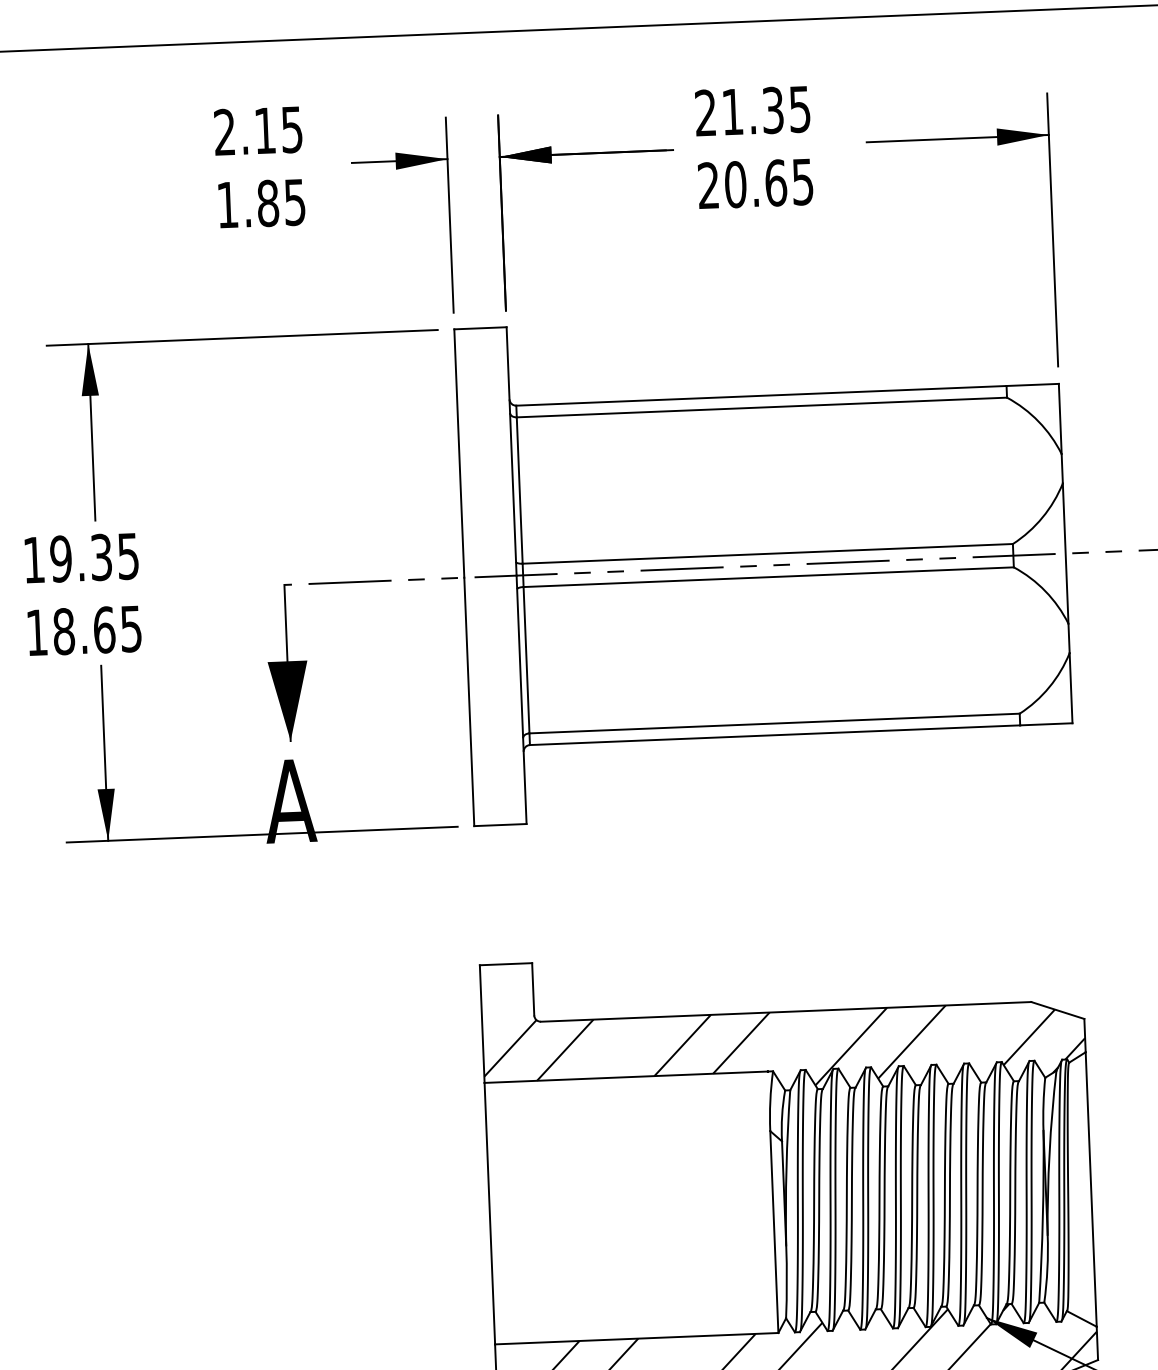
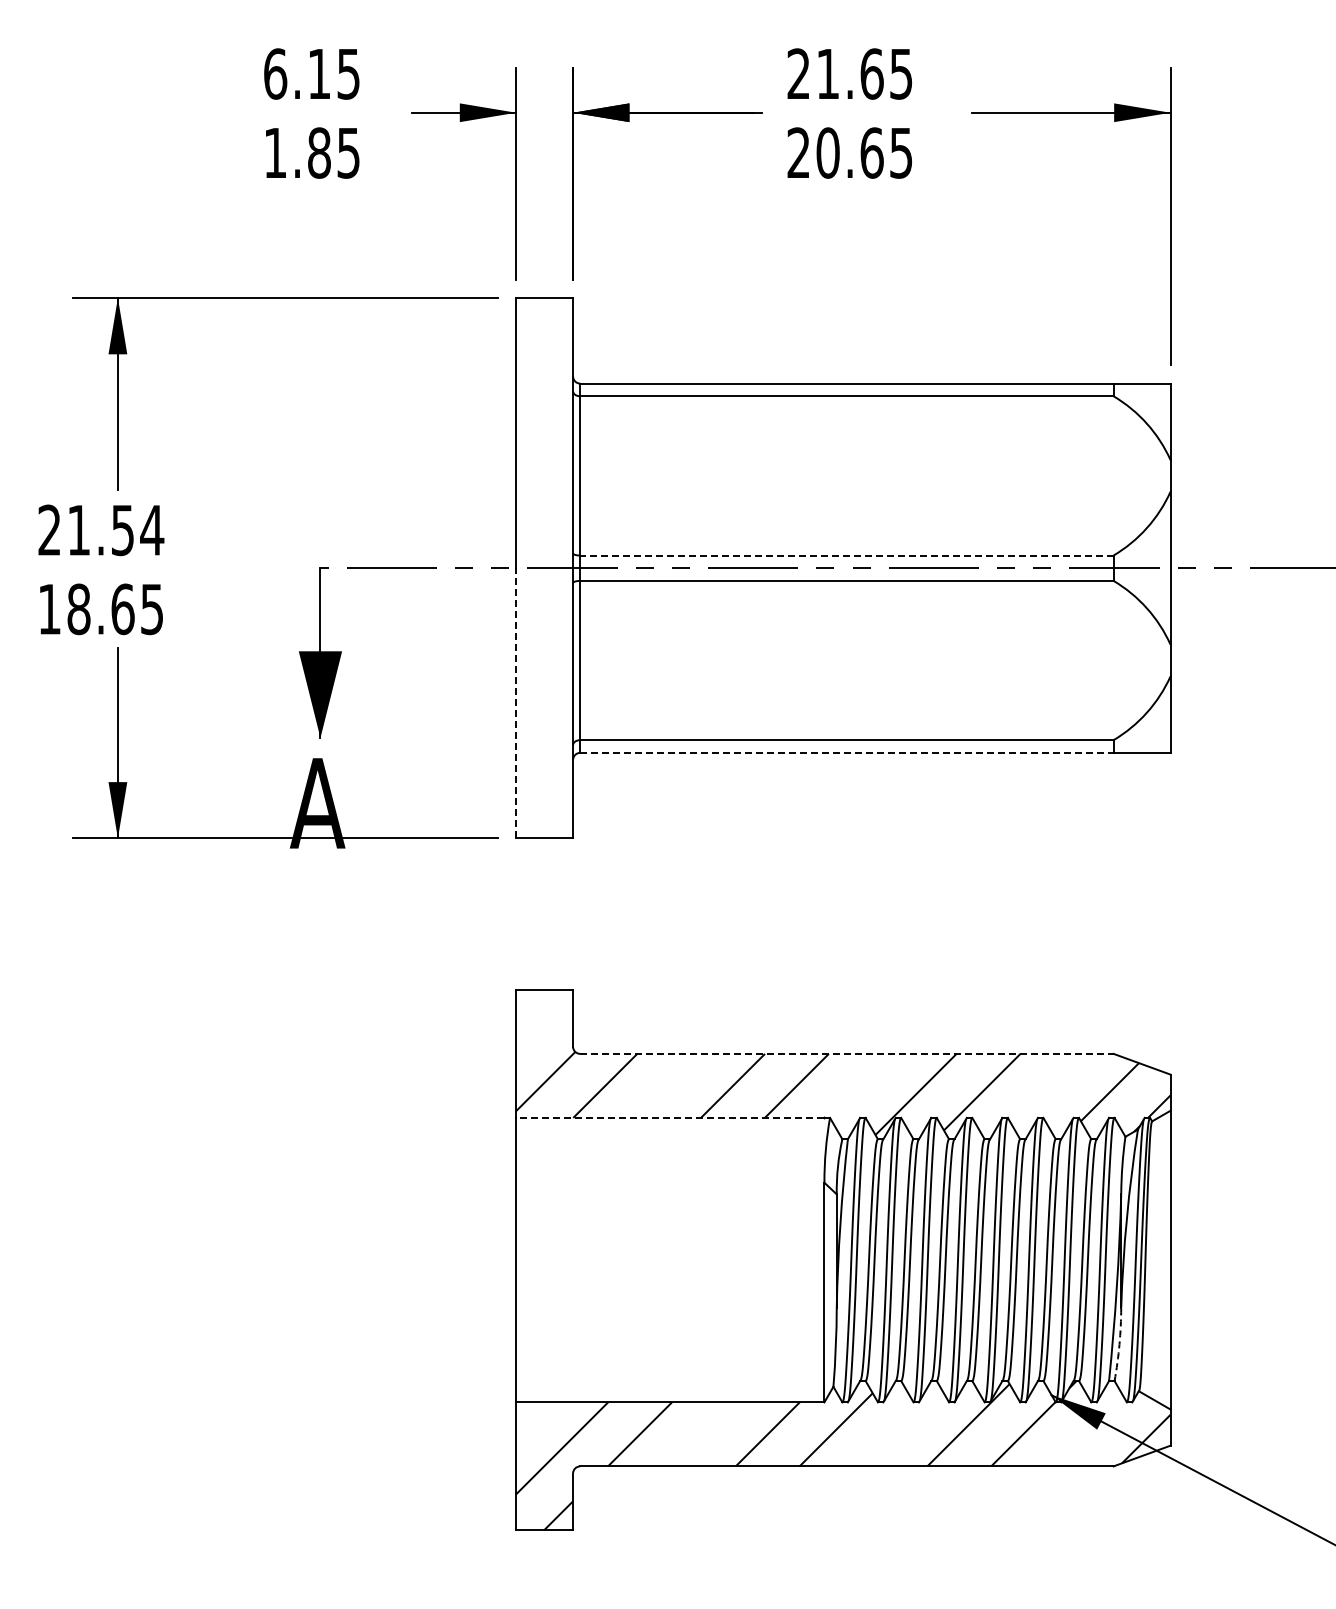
text: (772, 109) -> (871, 73), 21.35 -> 21.65
text: (224, 131) -> (275, 73), 2.15 -> 6.15
line: (767, 553) -> (846, 555), solid -> dashed
text: (81, 558) -> (101, 530), 19.35 -> 21.54
line: (469, 701) -> (516, 702), solid -> dashed
line: (774, 734) -> (846, 752), solid -> dashed
line: (785, 1011) -> (846, 1053), solid -> dashed
line: (625, 1076) -> (669, 1117), solid -> dashed
arc: (1047, 1268) -> (1119, 1344), solid -> dashed

